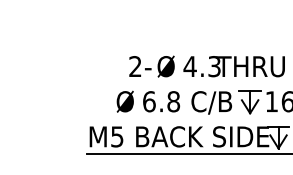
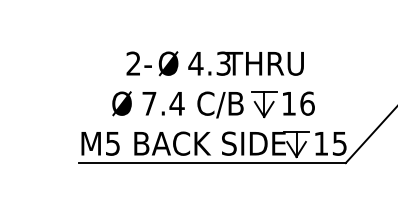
text: (161, 101) -> (163, 103), 6.8 -> 7.4

